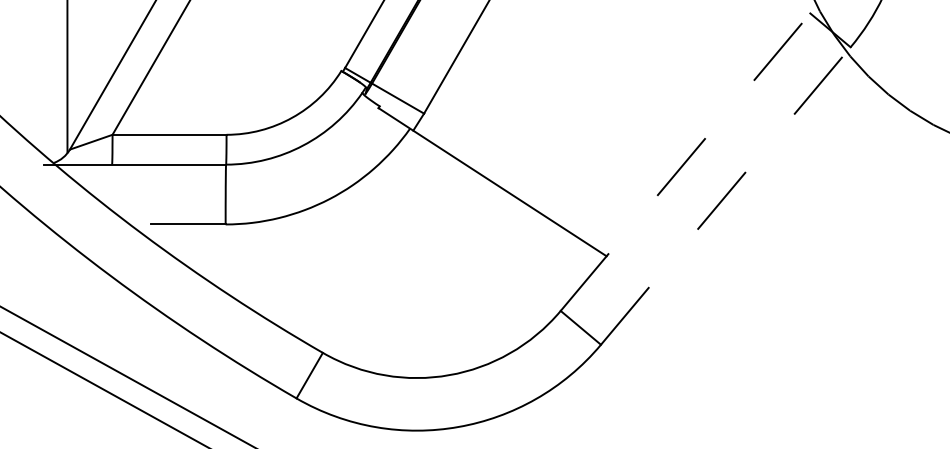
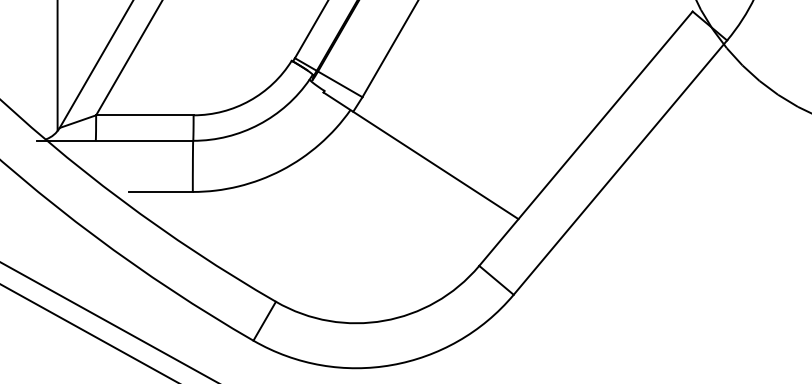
line: (685, 161) -> (585, 138), dashed -> solid
line: (726, 195) -> (621, 167), dashed -> solid

